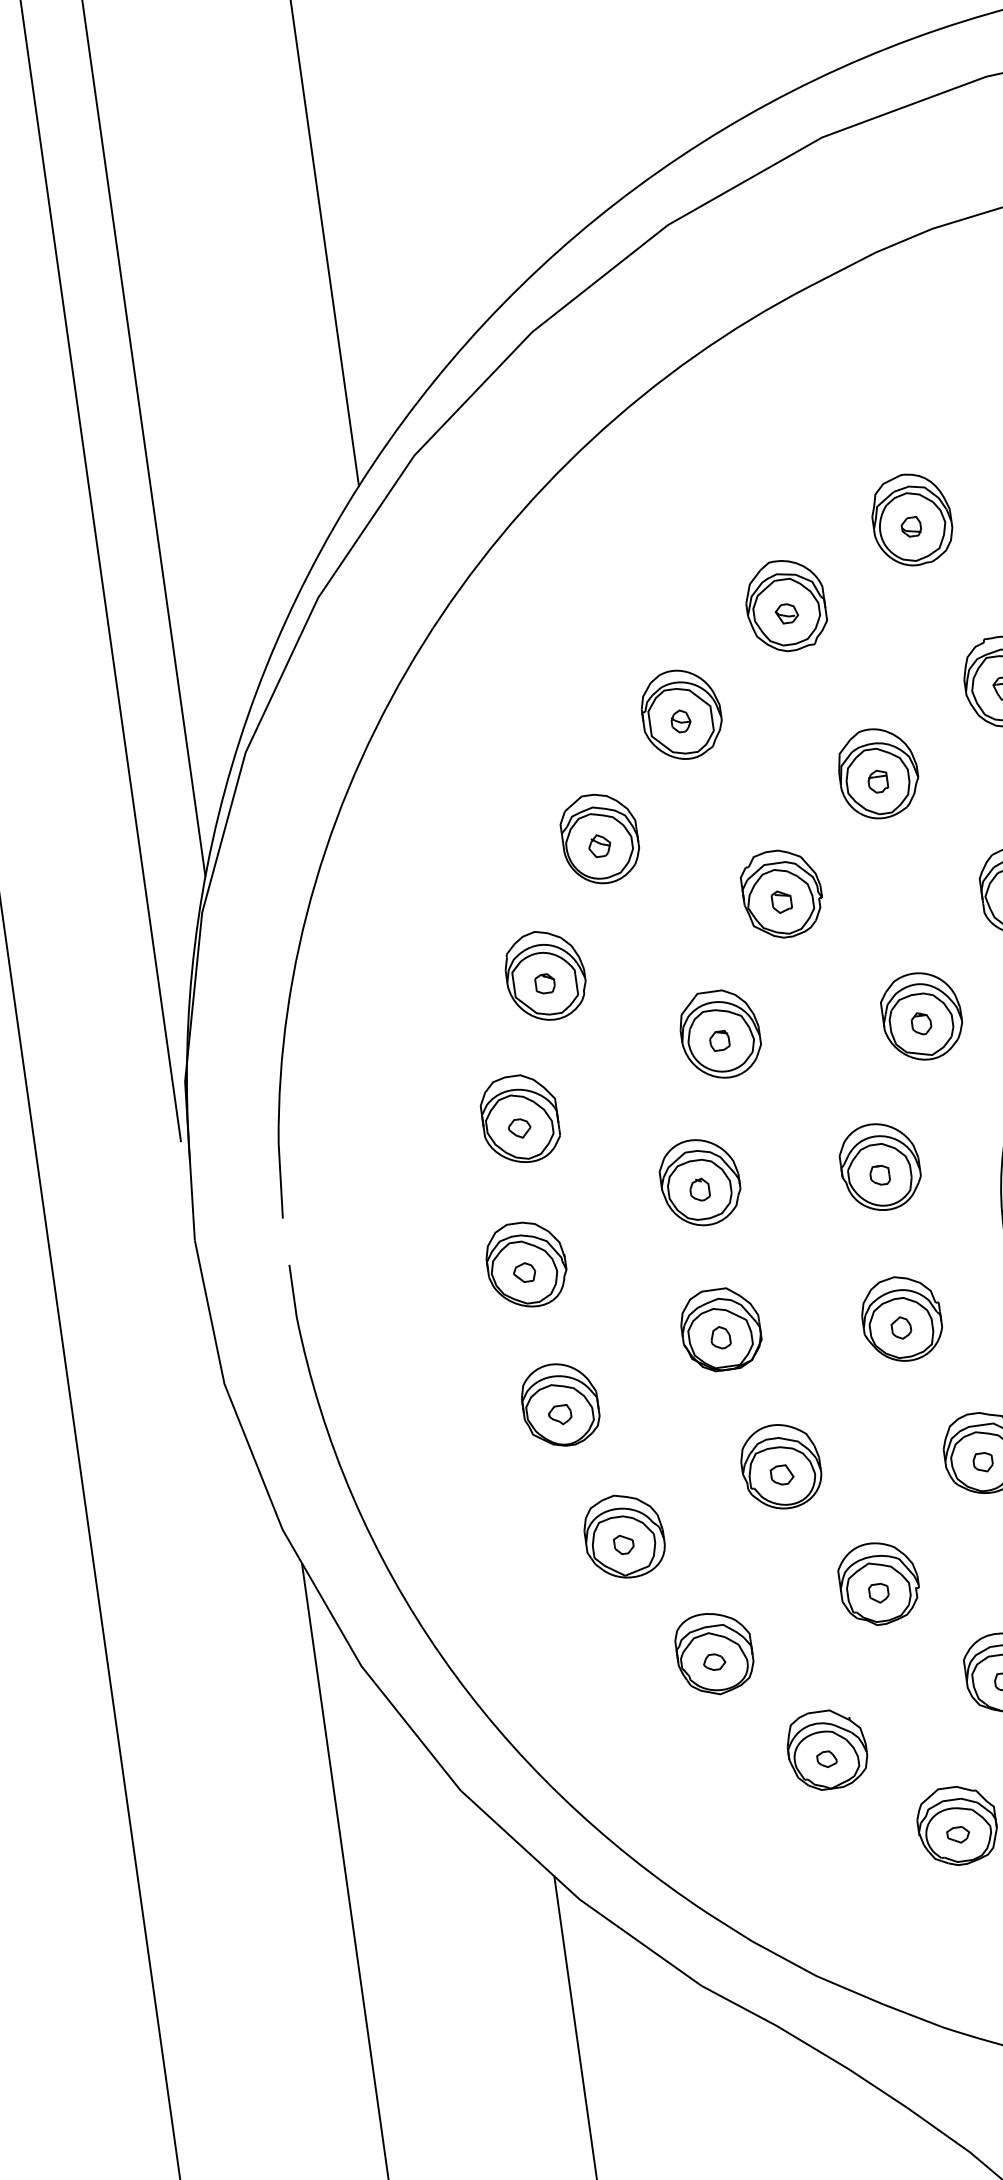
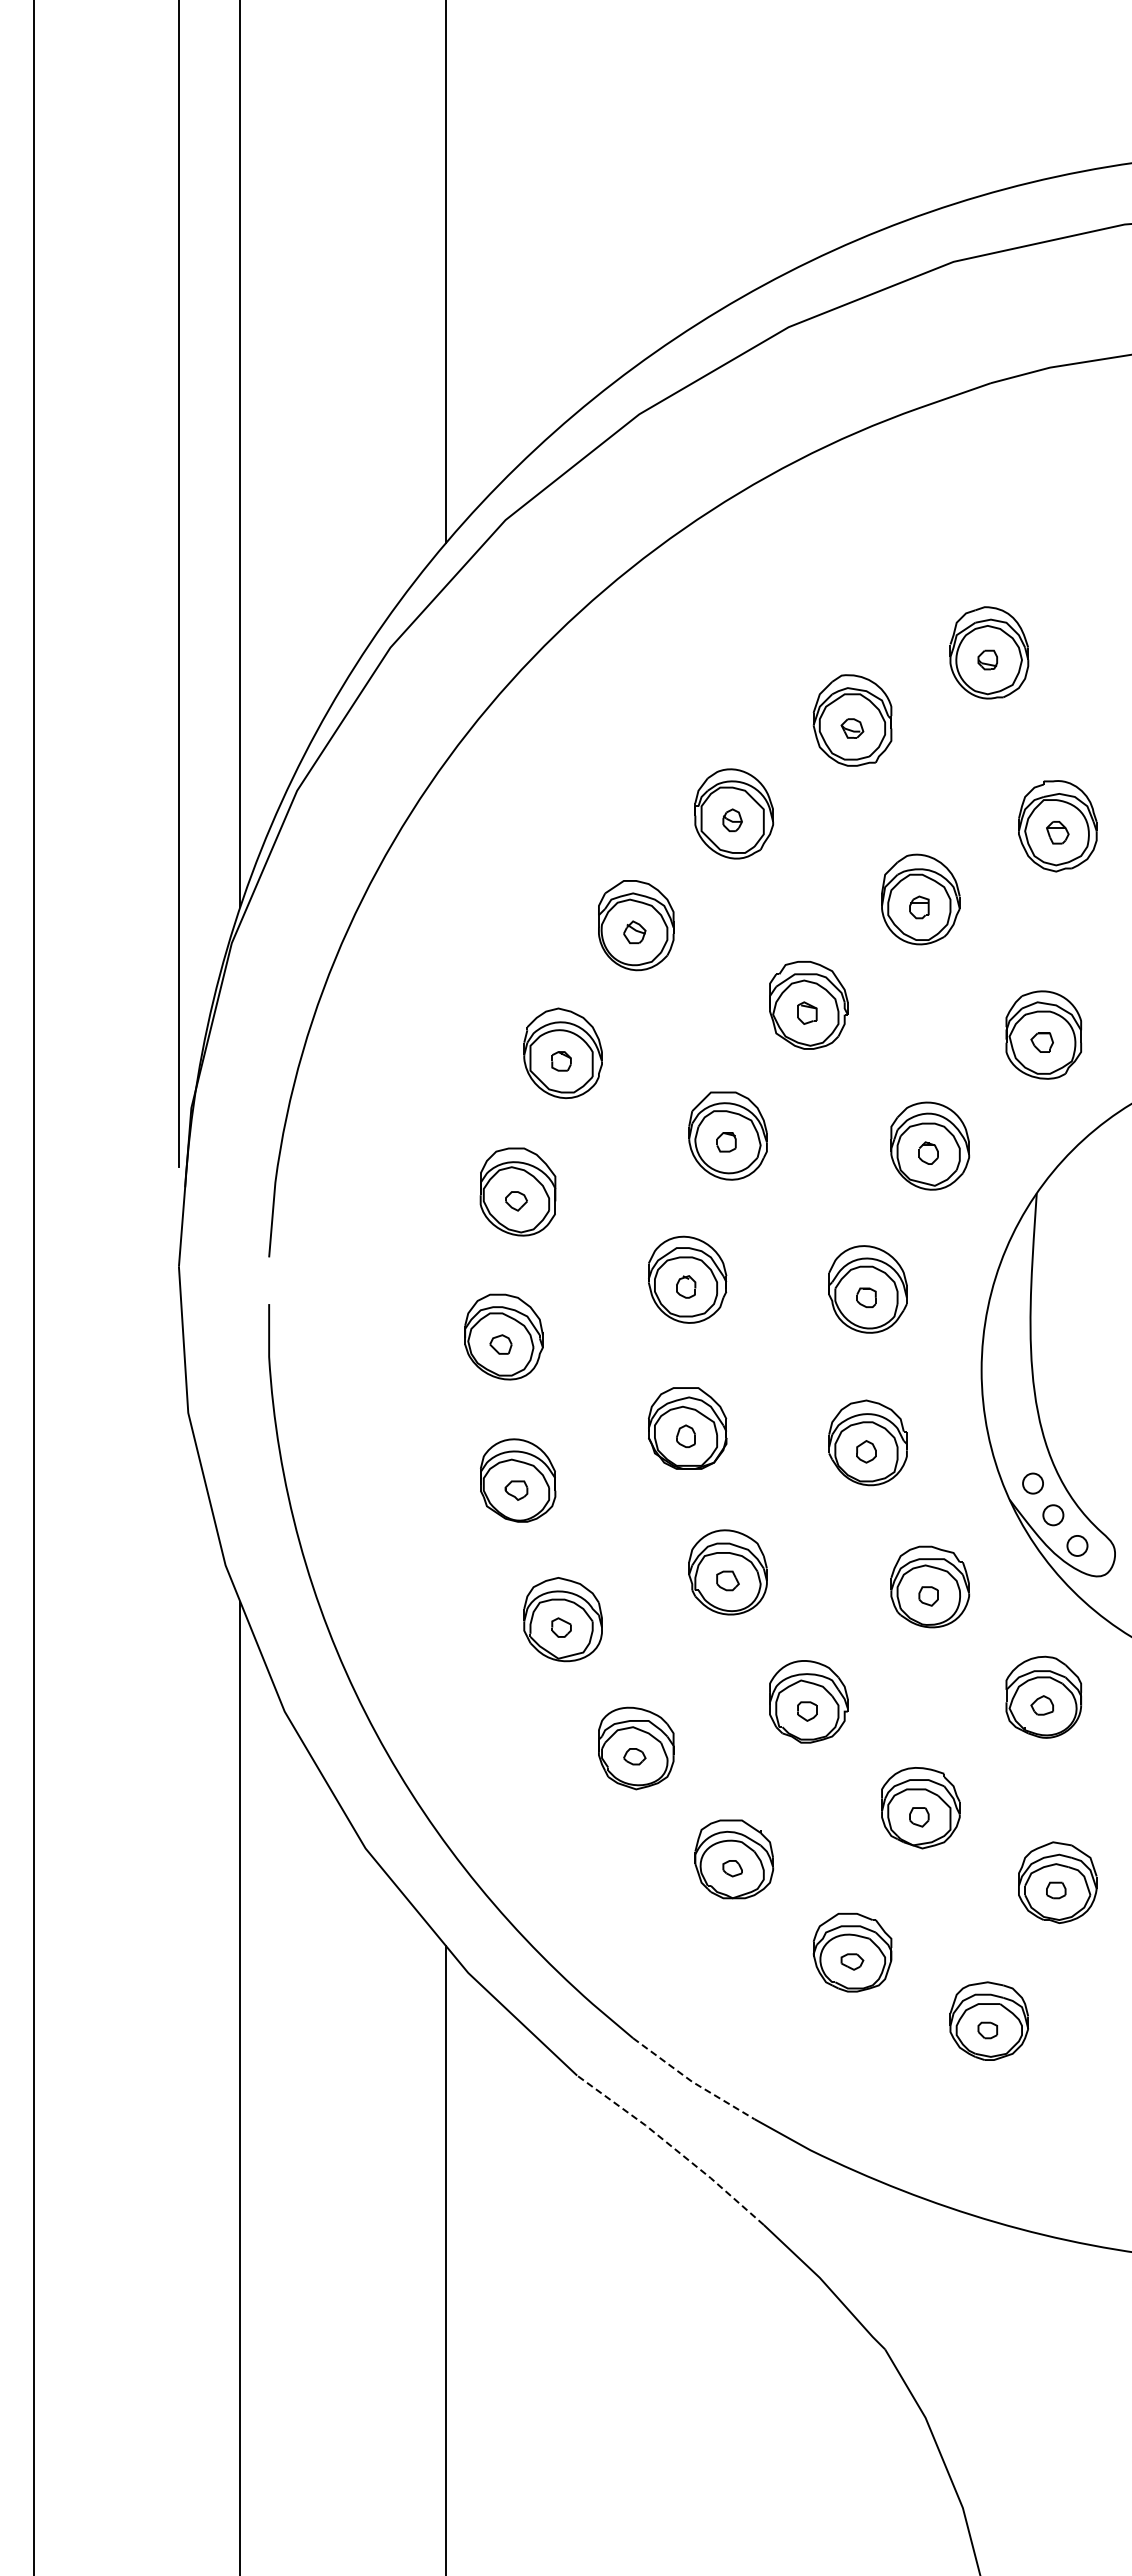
line: (816, 1975) -> (692, 2081), solid -> dashed
line: (806, 2043) -> (672, 2147), solid -> dashed

